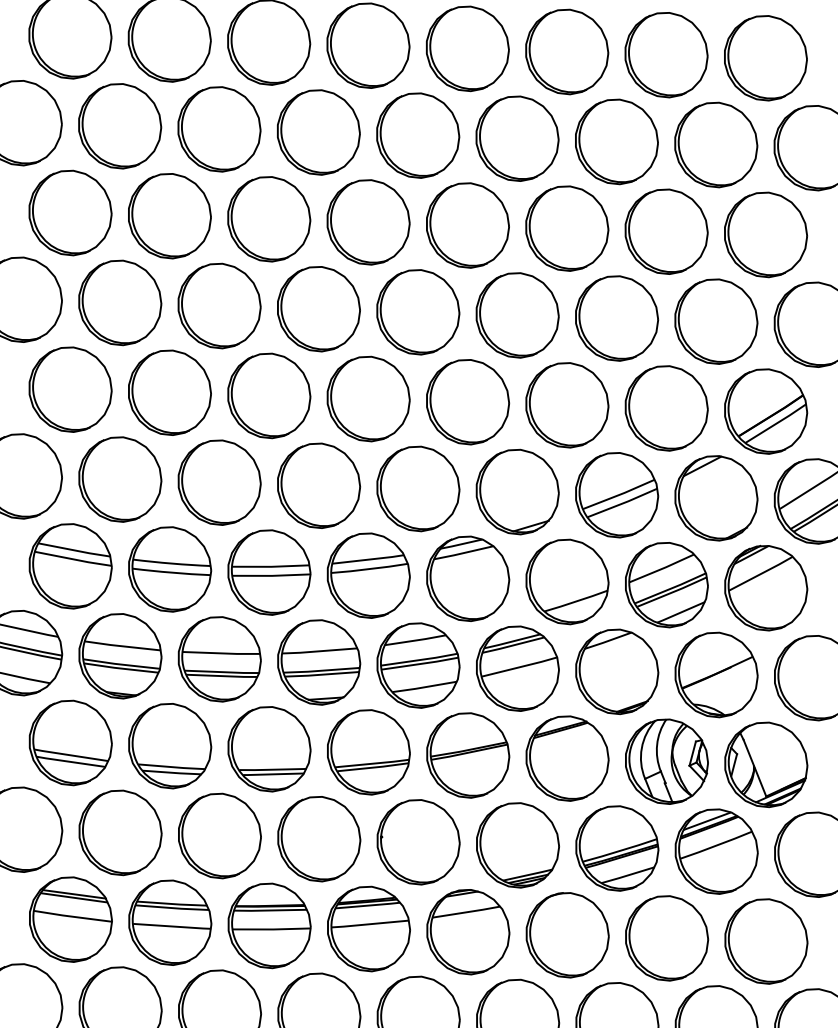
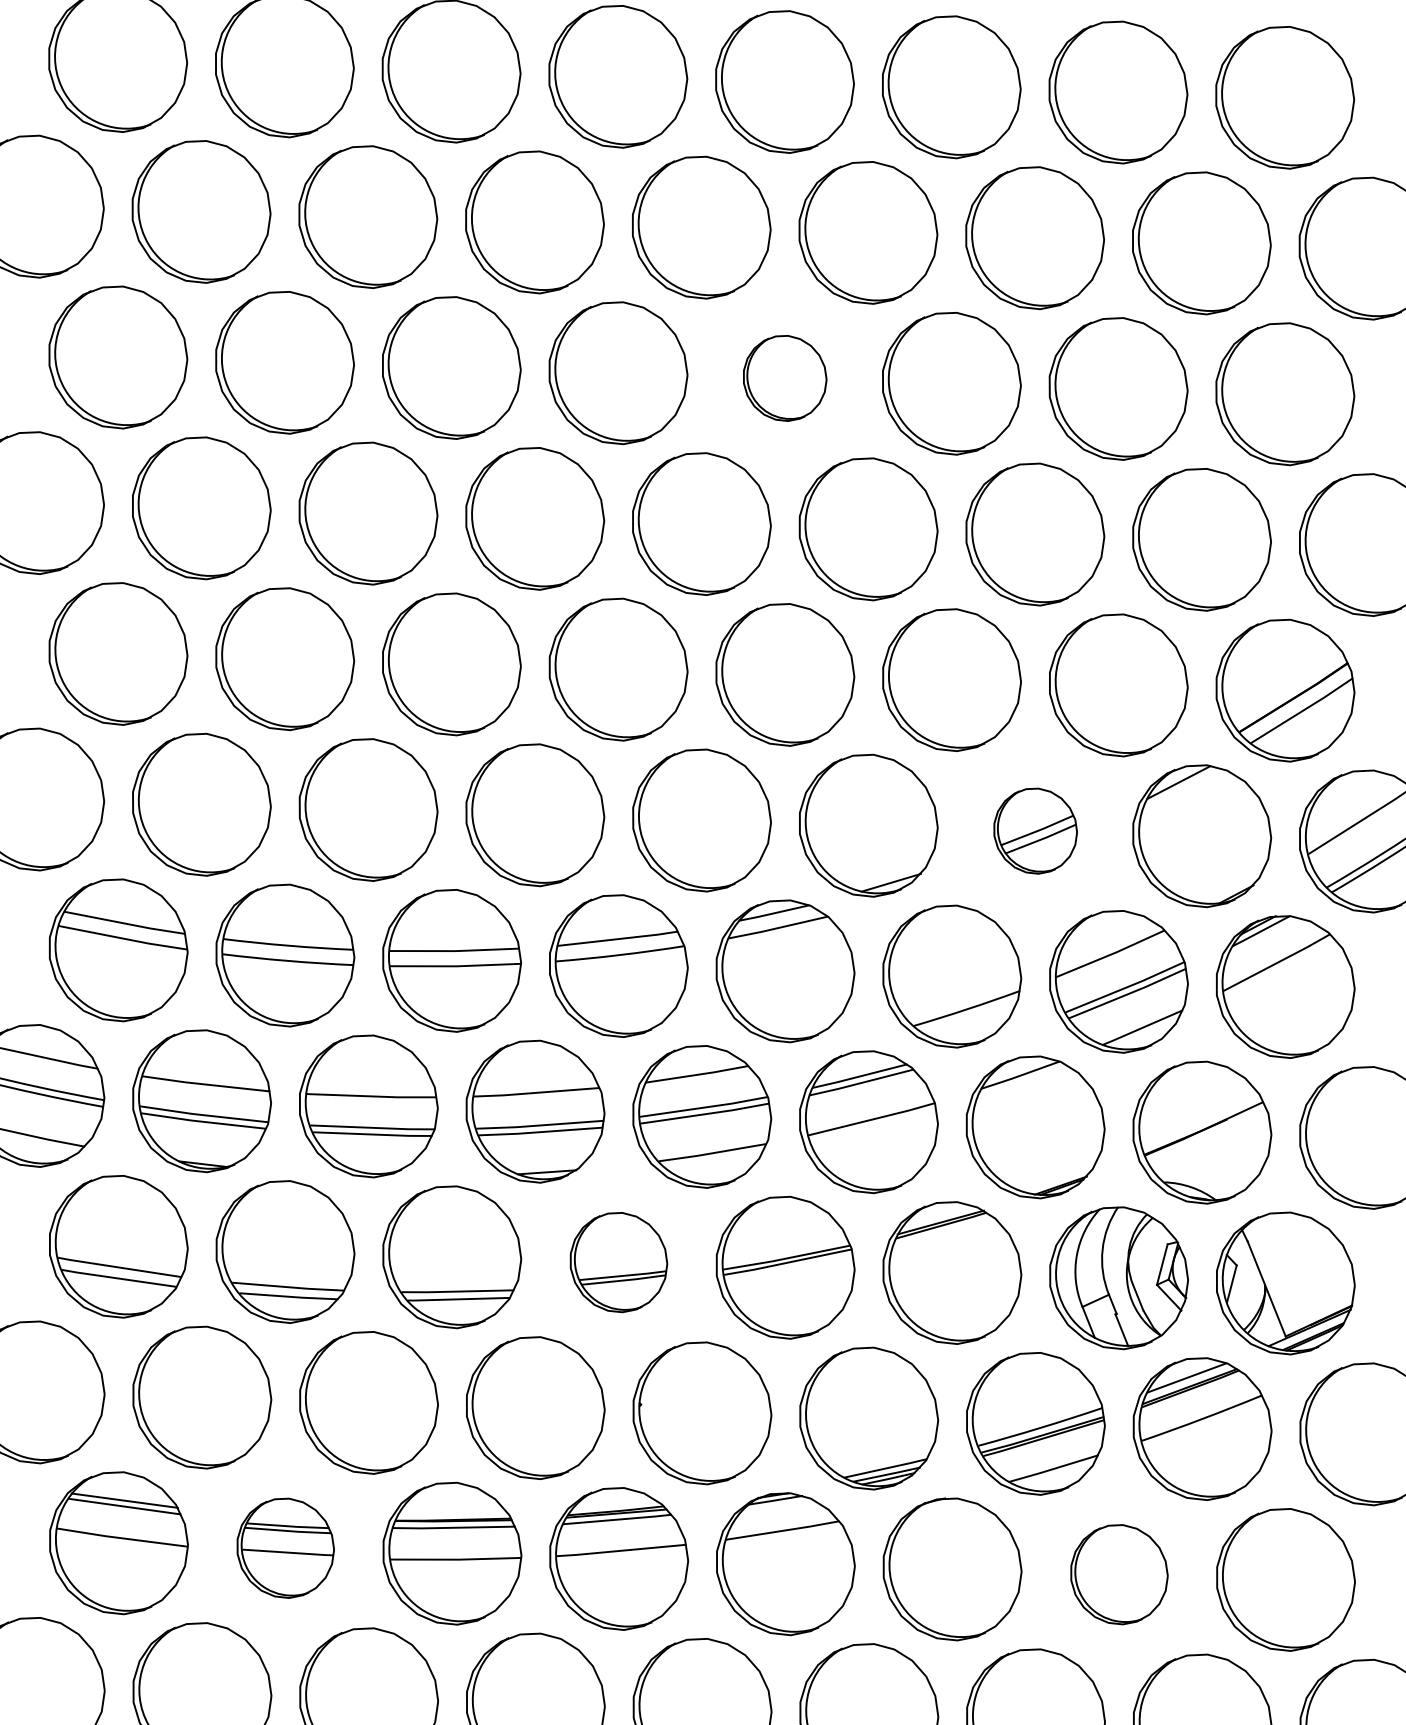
part: (467, 225) -> (784, 378), size x0.6
part: (617, 495) -> (1036, 831), size x0.6
part: (368, 752) -> (618, 1262), size x0.7
part: (170, 922) -> (286, 1547), size x0.7
part: (667, 938) -> (1119, 1574), size x0.7

